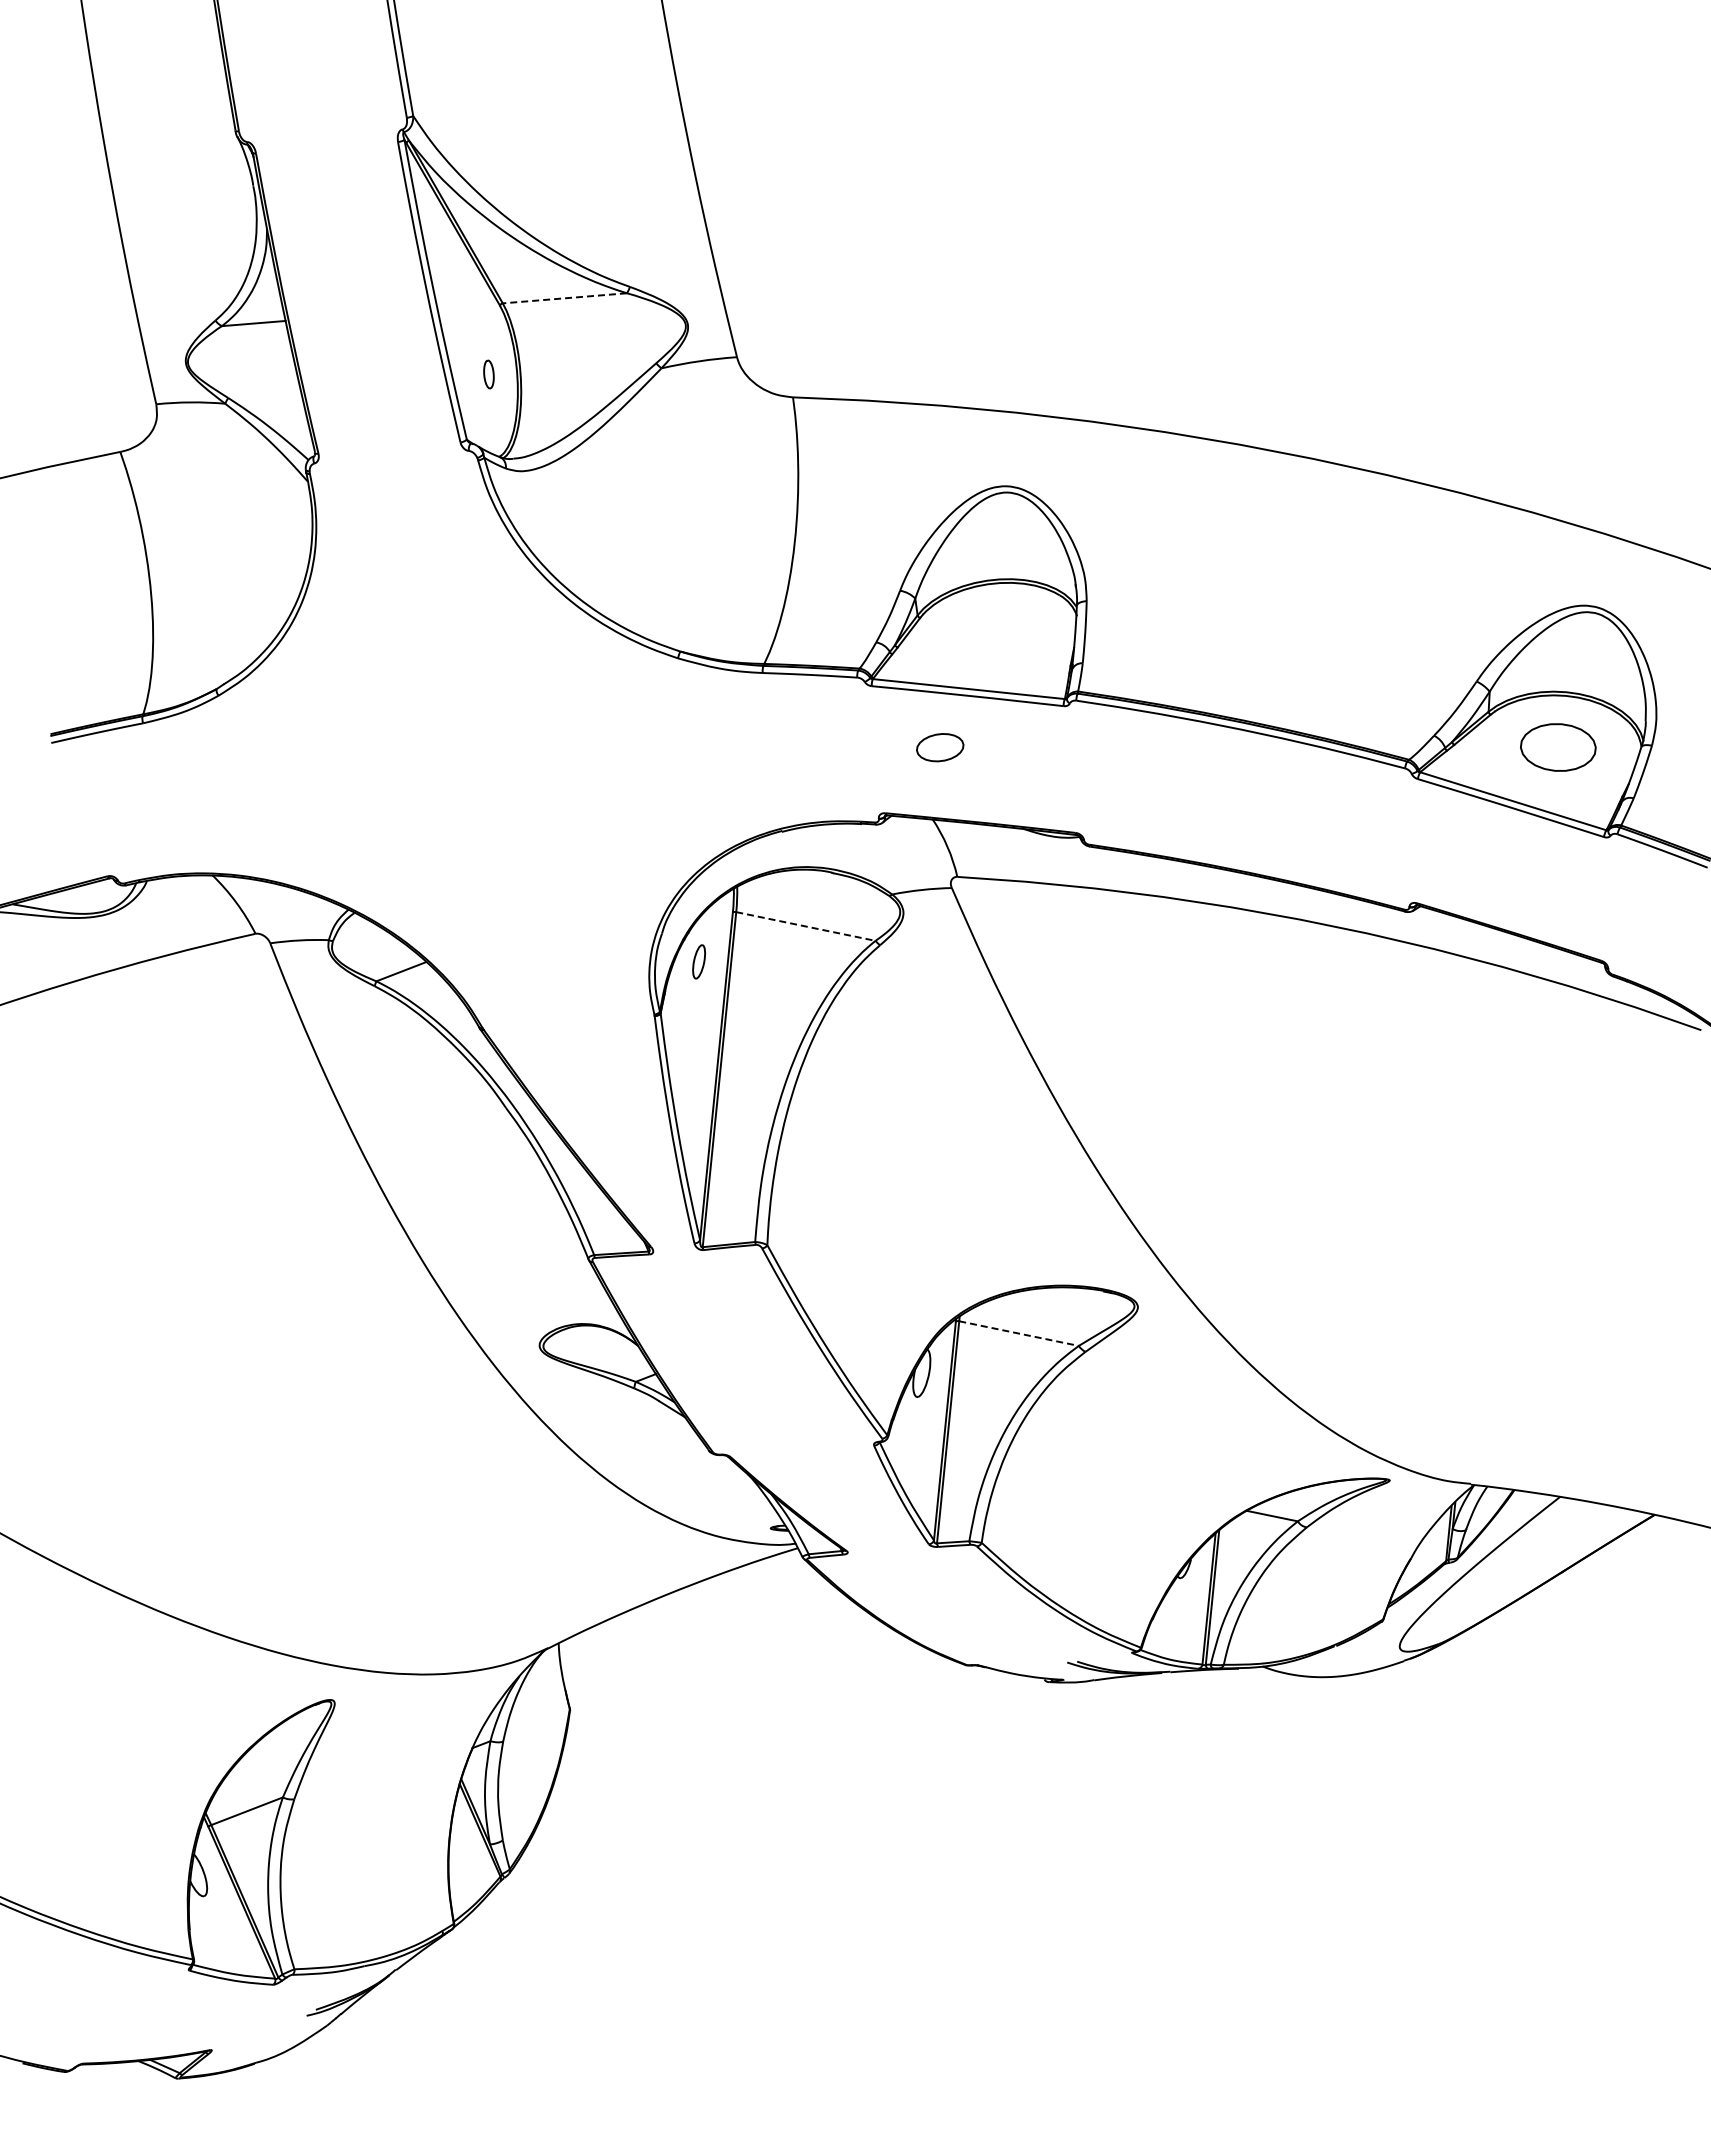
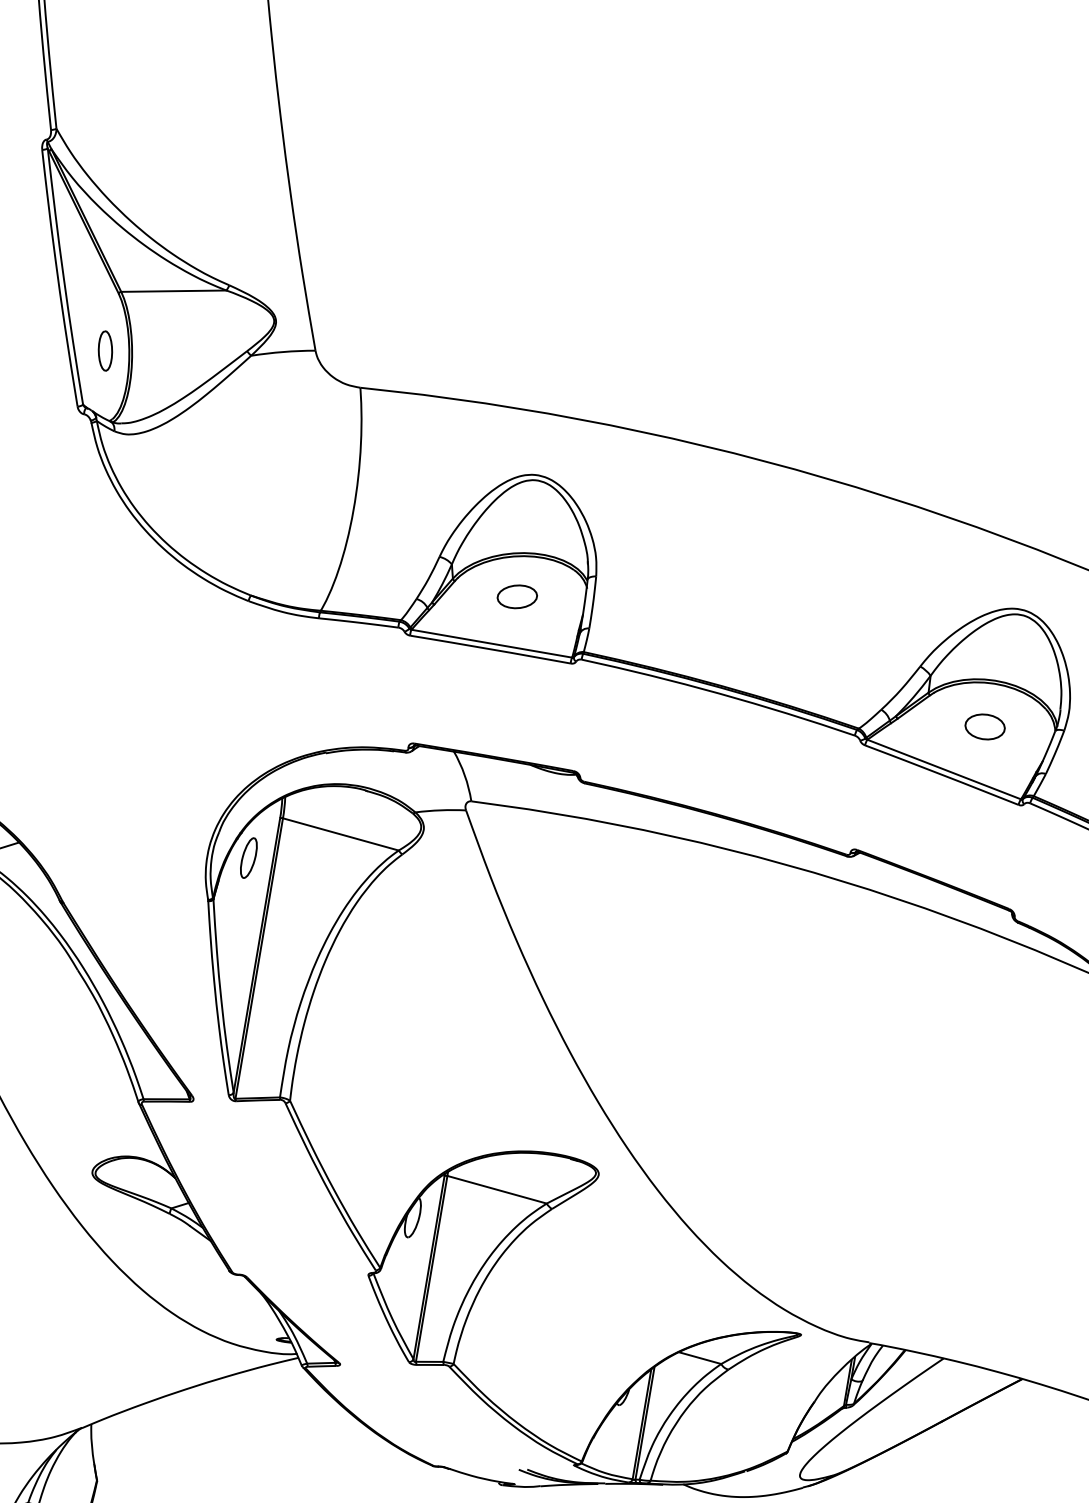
line: (564, 298) -> (173, 291), dashed -> solid
part: (488, 374) -> (105, 351), size x1.67
part: (940, 747) -> (517, 596), moved
part: (1557, 747) -> (984, 726), size x0.62
line: (806, 926) -> (341, 834), dashed -> solid
part: (698, 961) -> (248, 857), size x1.43
line: (1019, 1333) -> (497, 1189), dashed -> solid

